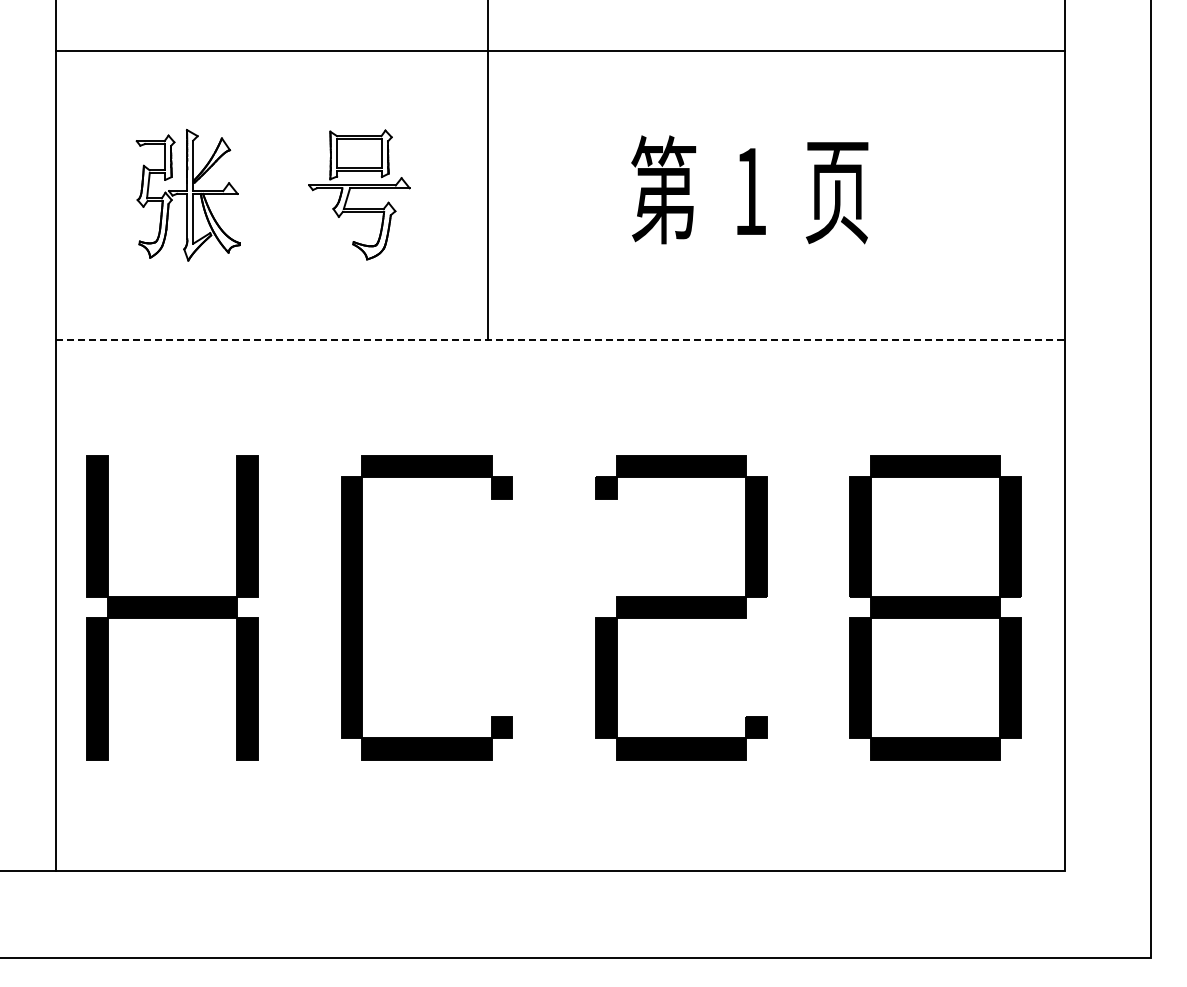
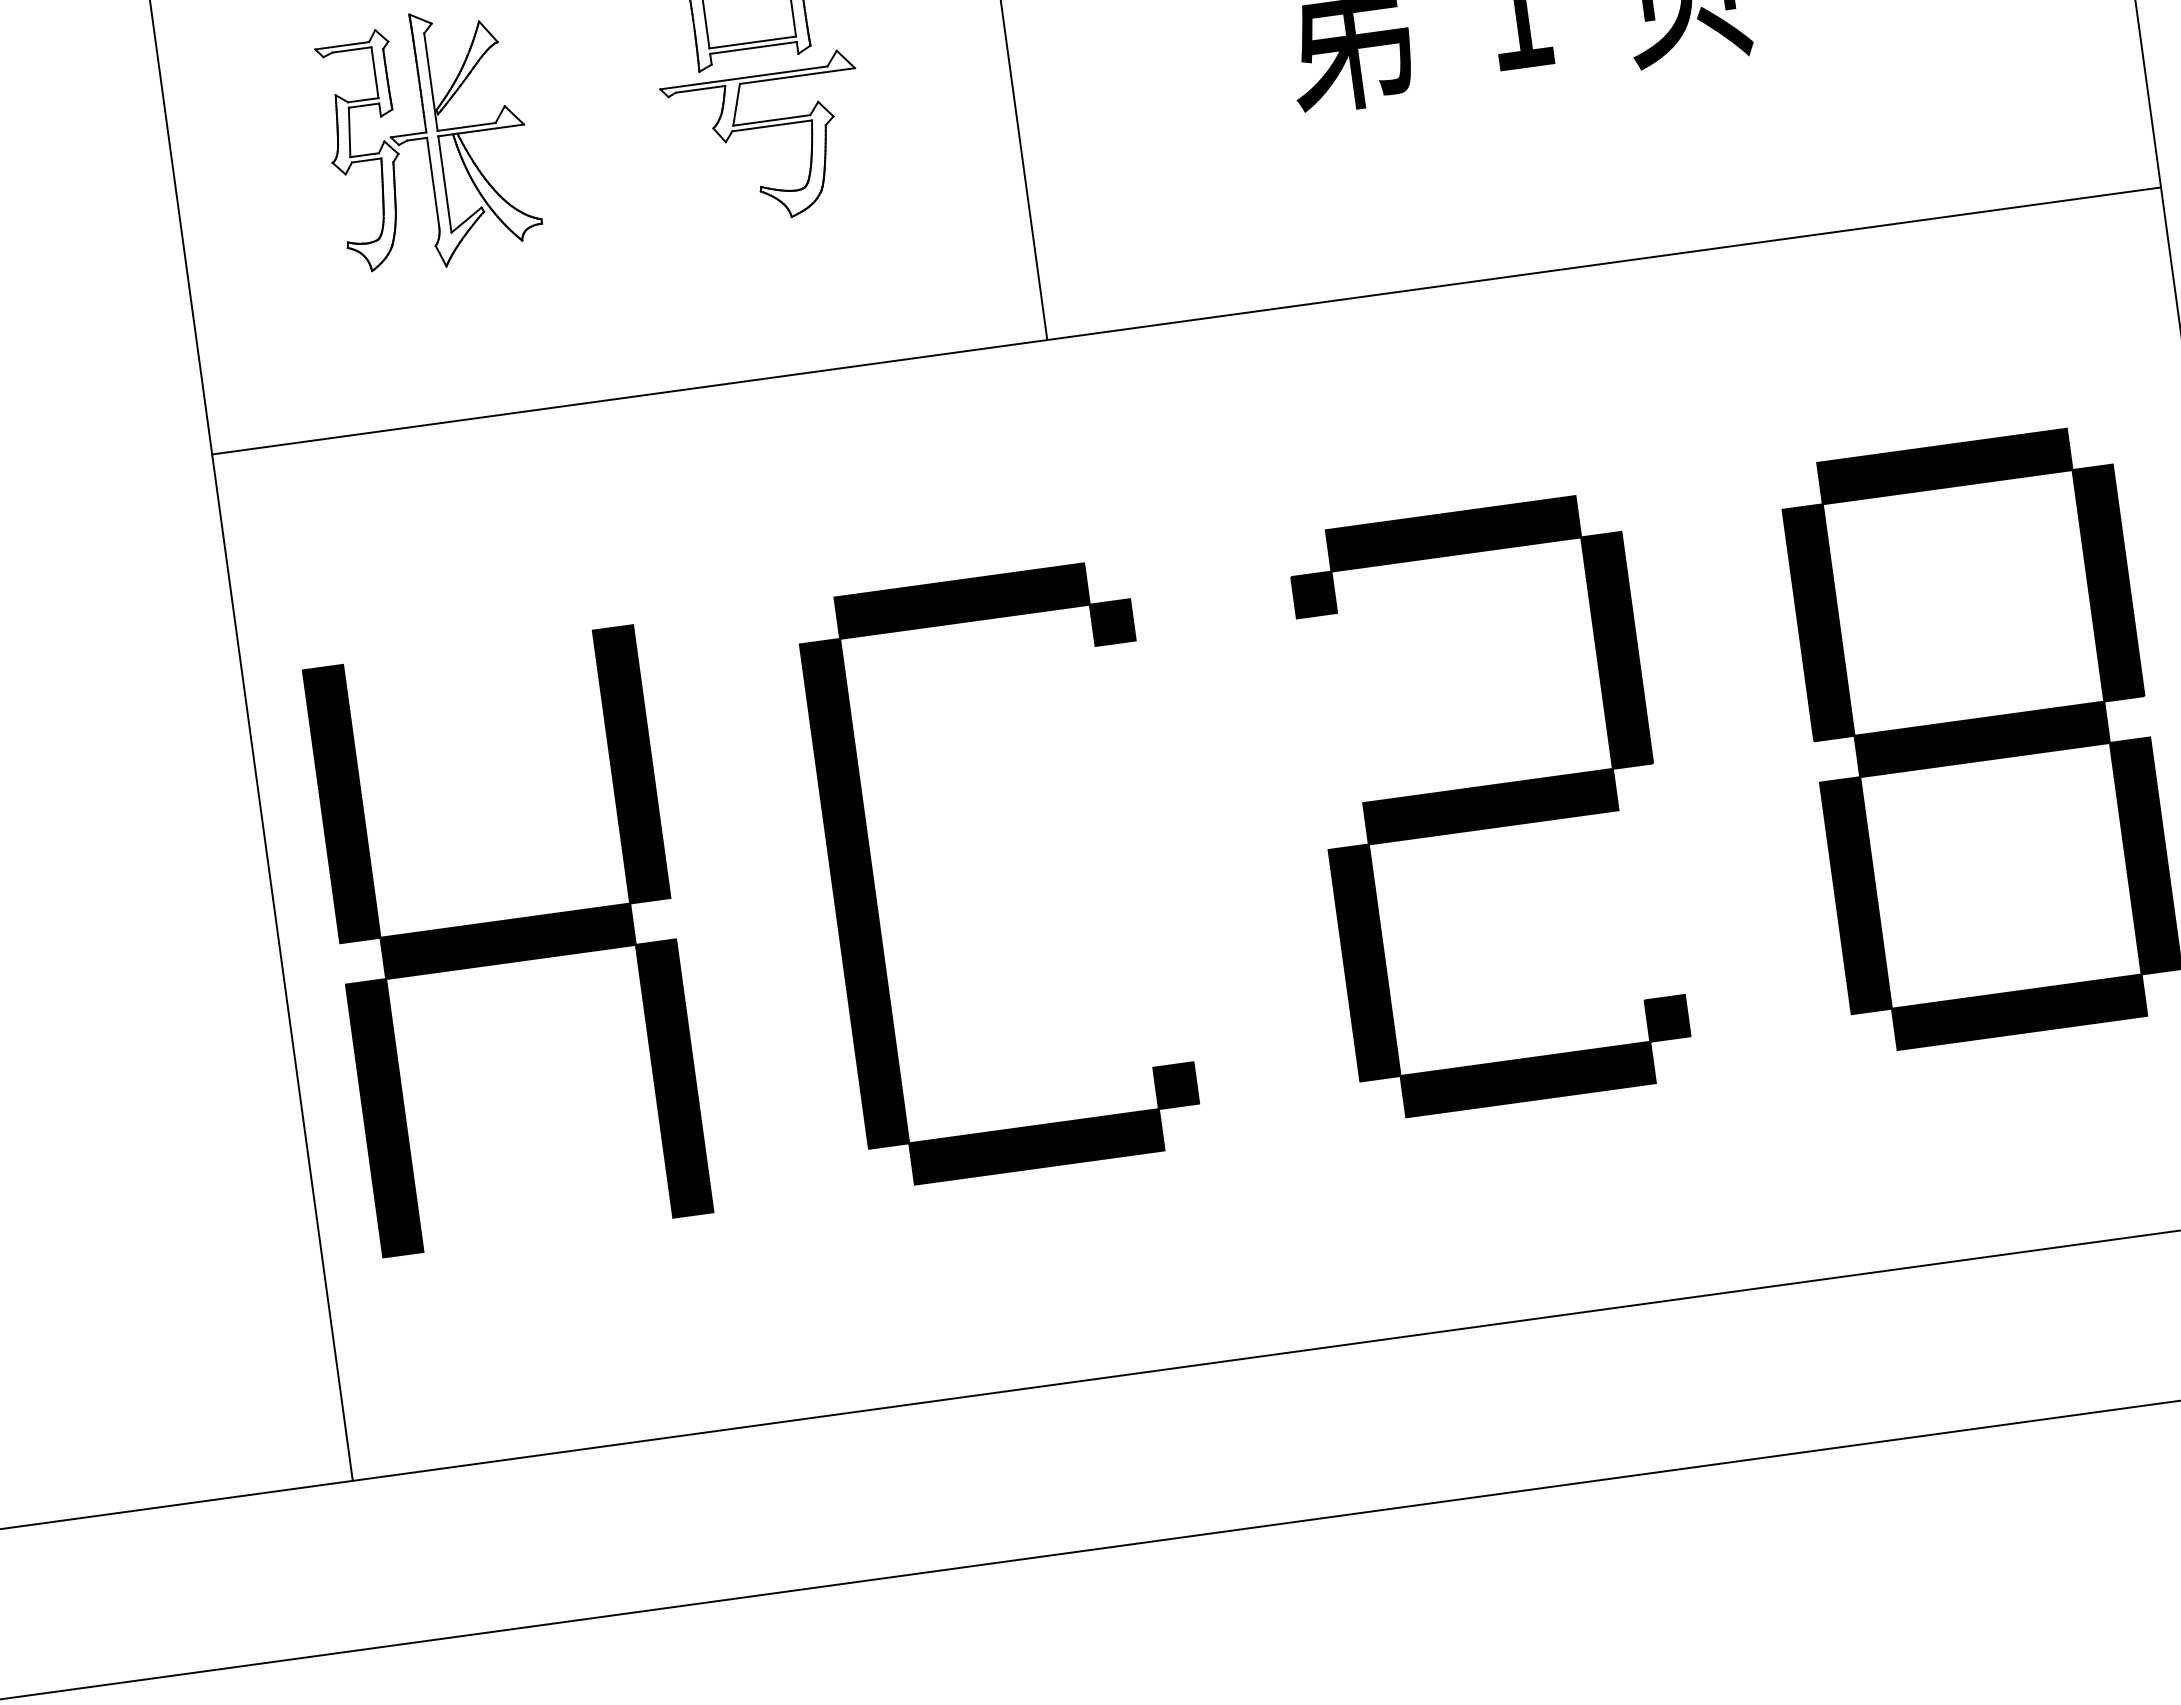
line: (561, 339) -> (1188, 320), dashed -> solid

